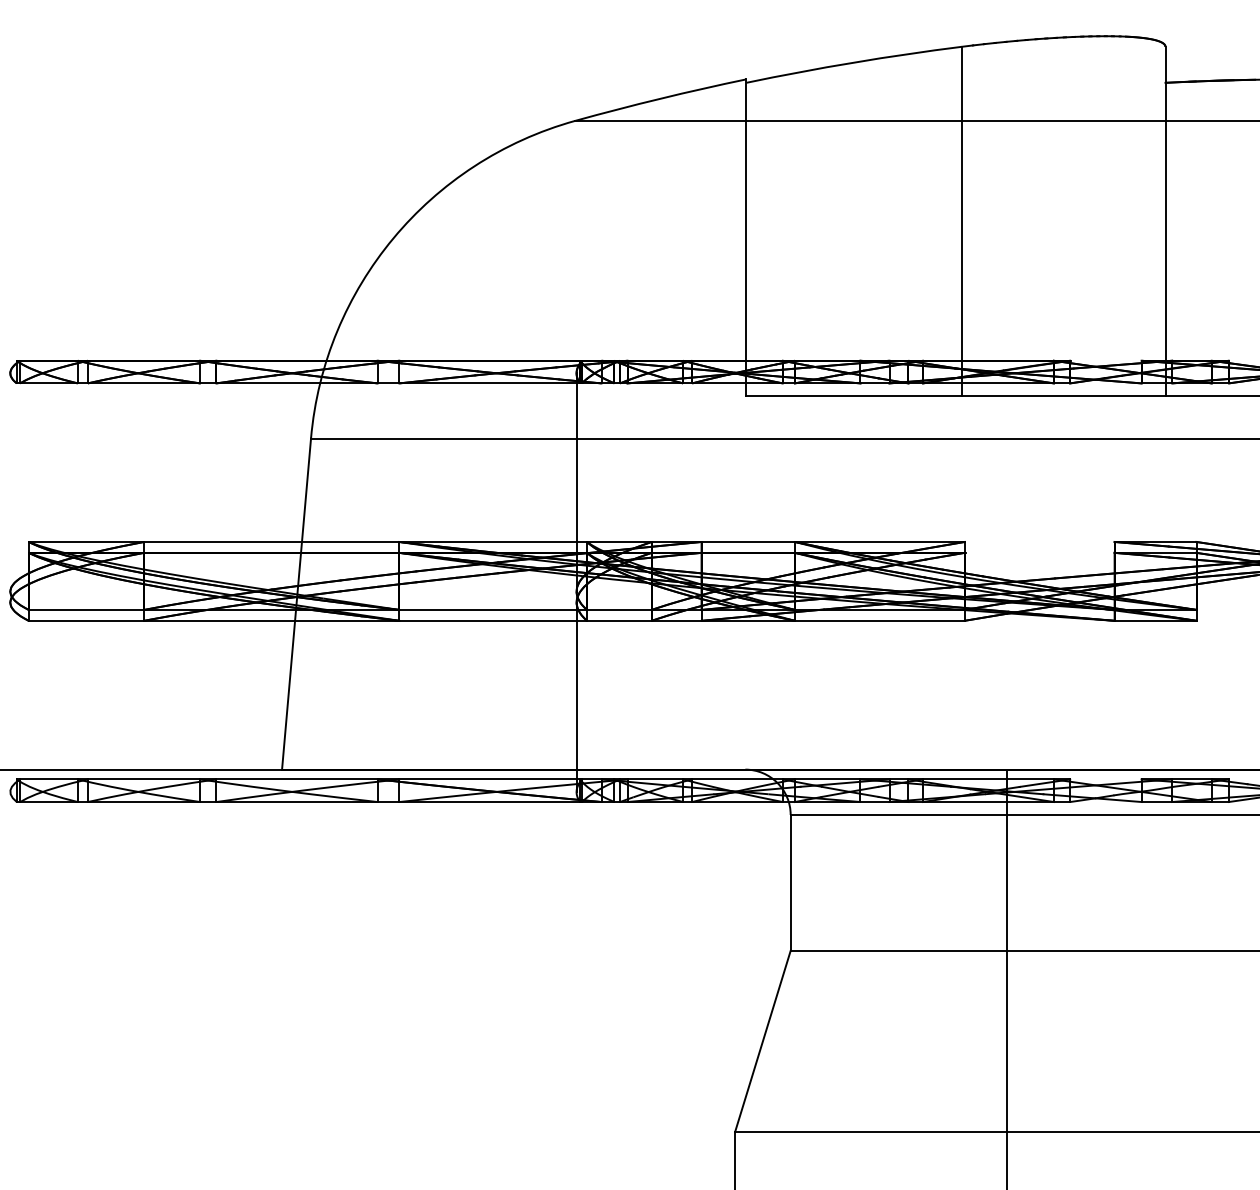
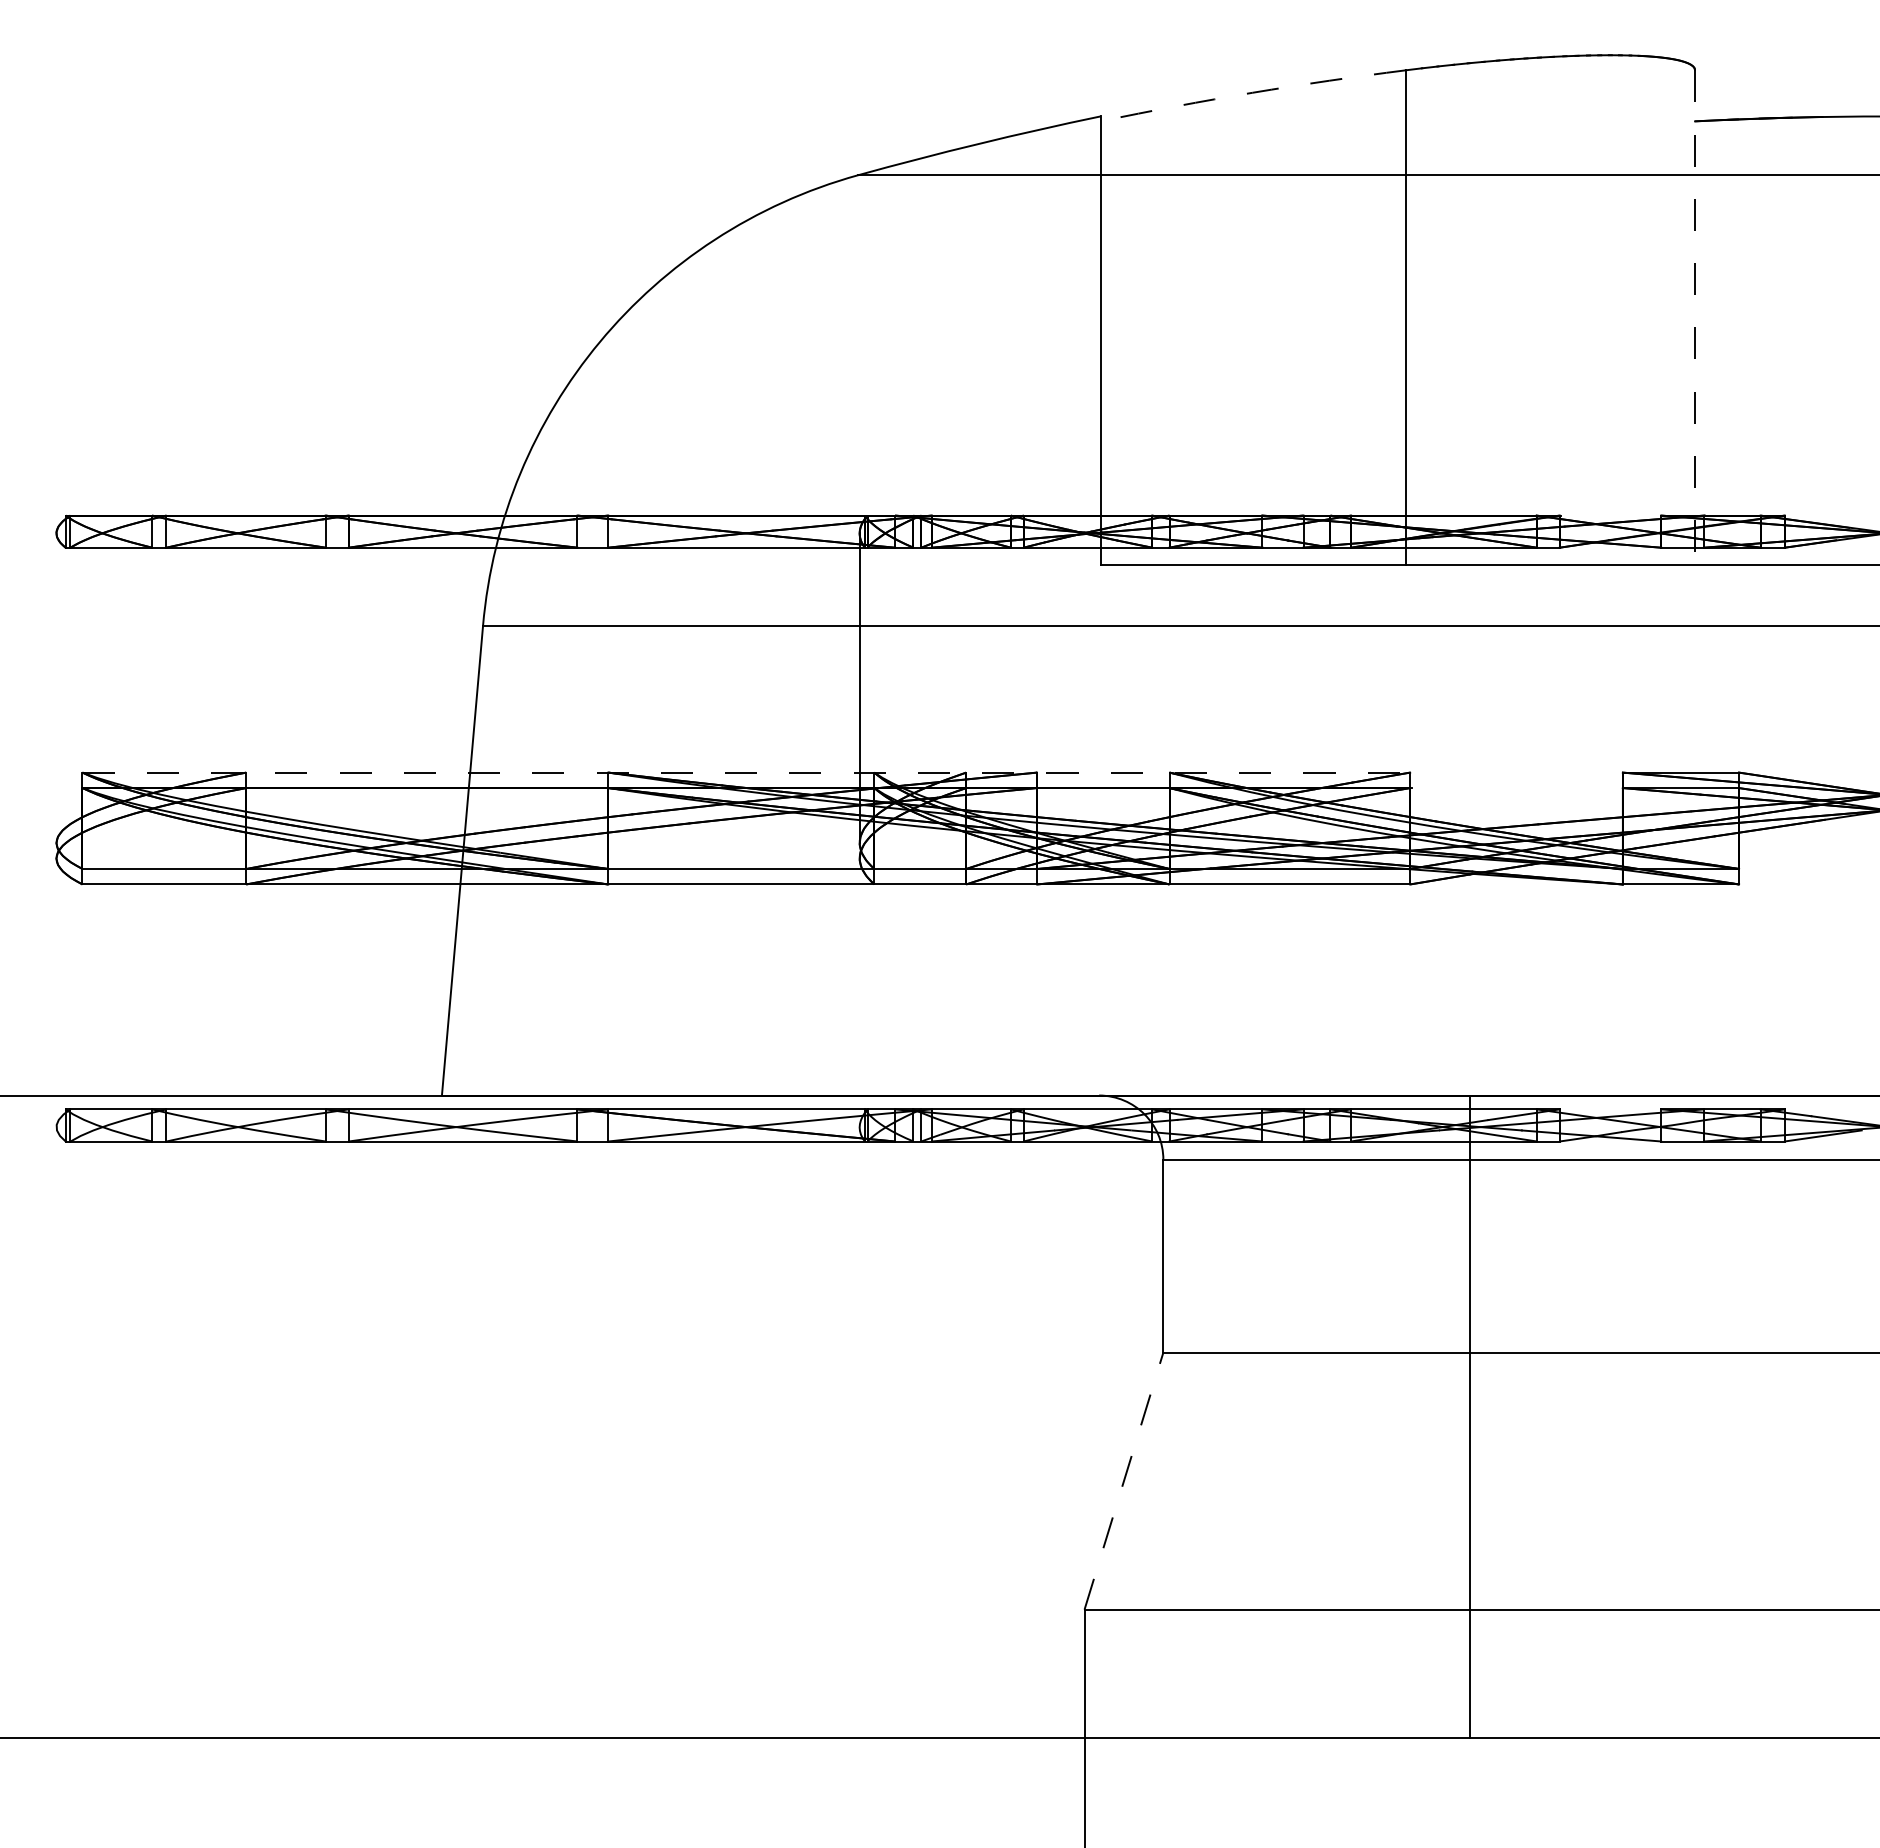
arc: (853, 62) -> (1252, 92), solid -> dashed
line: (1165, 221) -> (1695, 317), solid -> dashed
line: (496, 541) -> (746, 772), solid -> dashed
line: (576, 696) -> (859, 992), removed
line: (763, 1041) -> (1124, 1480), solid -> dashed

